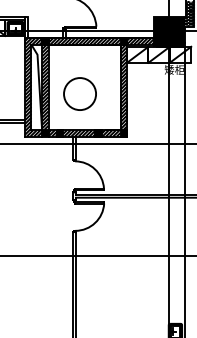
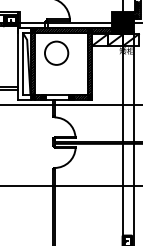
hatch: (33, 87) -> (24, 63), removed
circle: (79, 93) -> (56, 52), moved
hatch: (79, 133) -> (57, 97), removed

